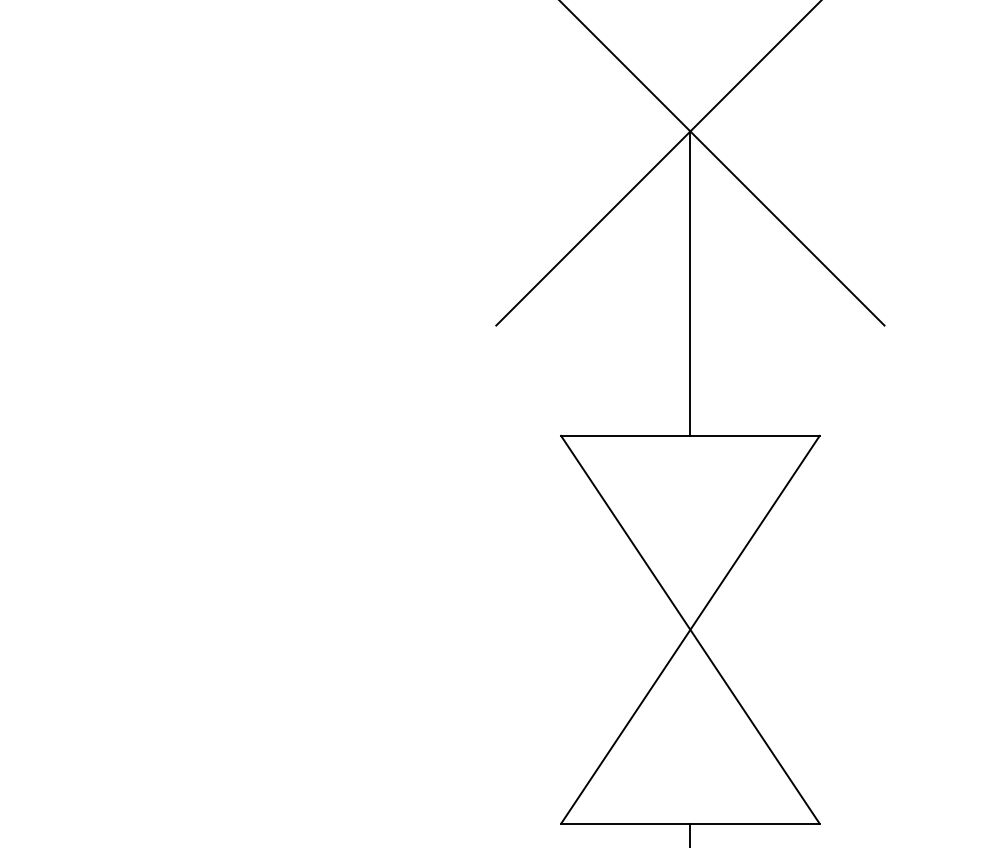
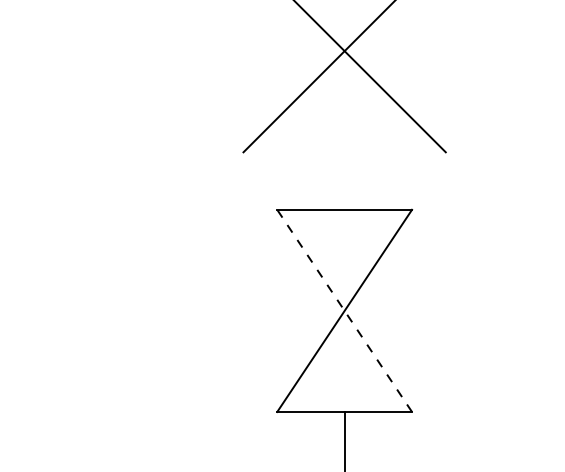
line: (690, 283) -> (344, 130), removed
line: (690, 629) -> (344, 310), solid -> dashed

